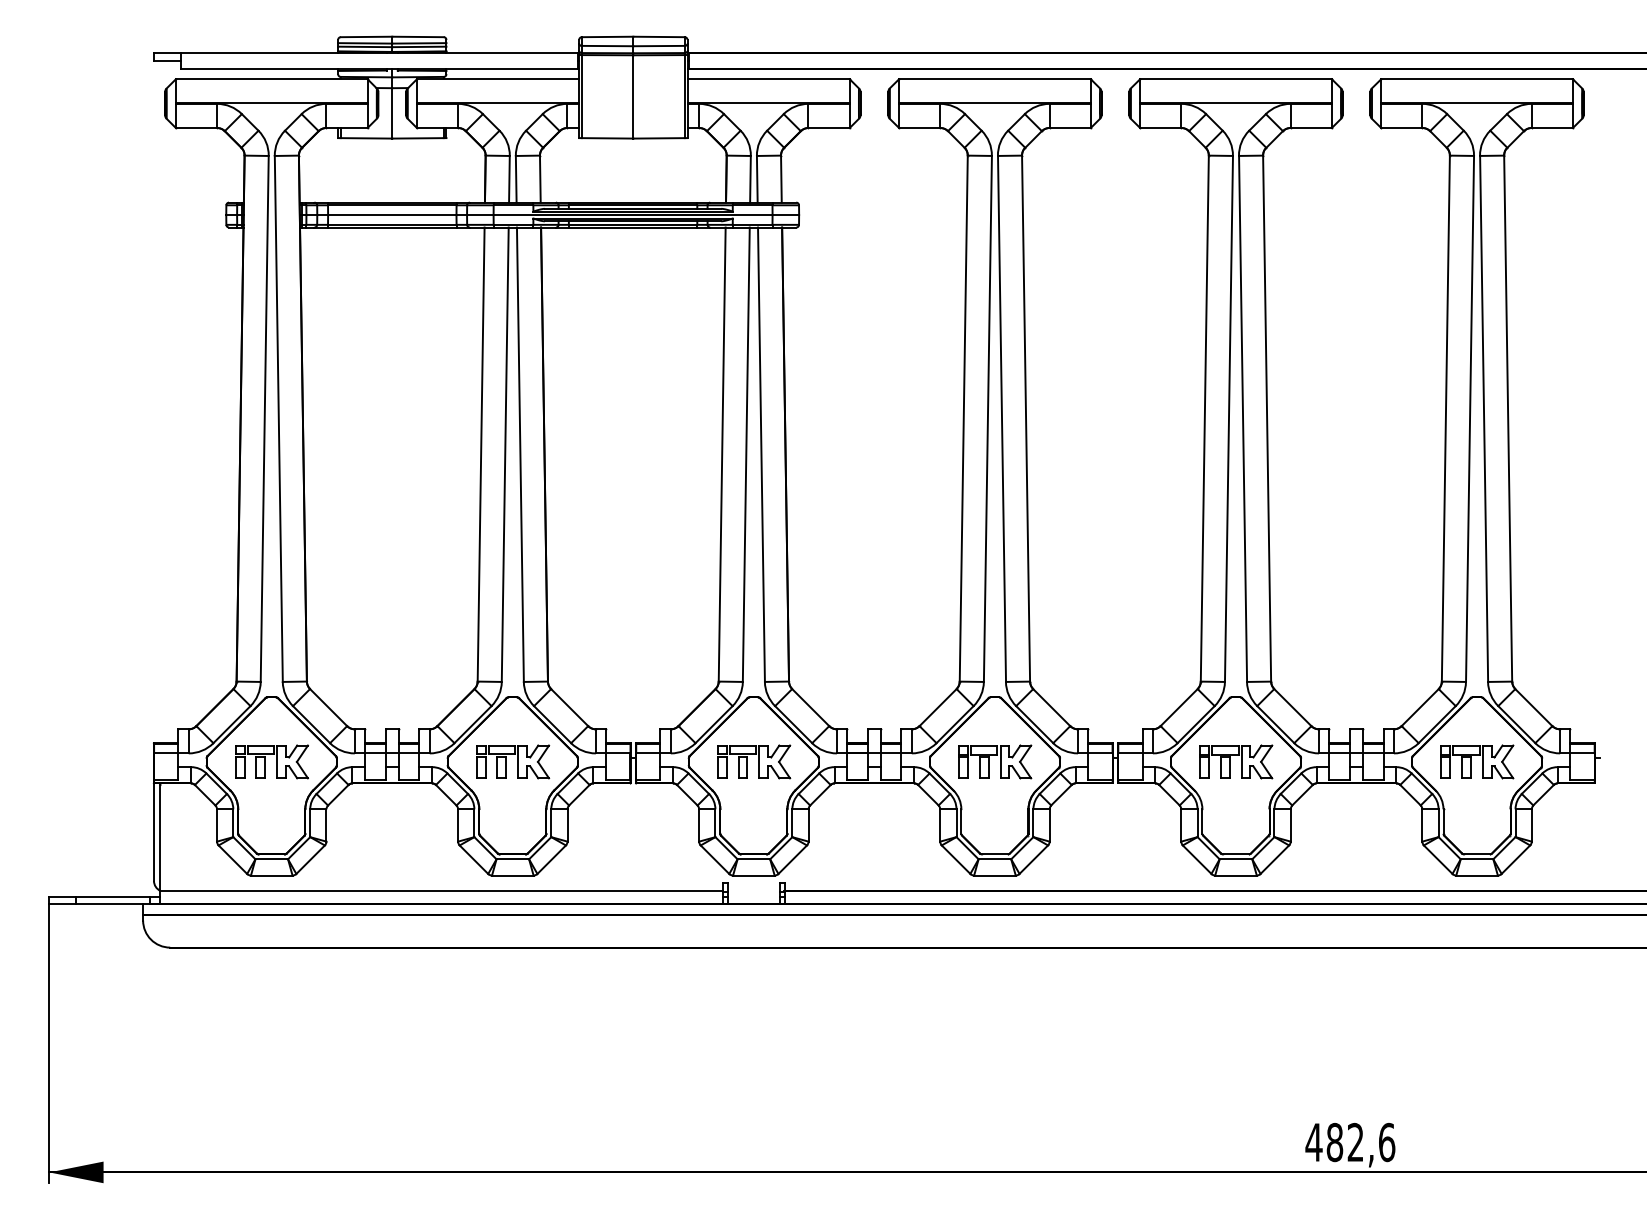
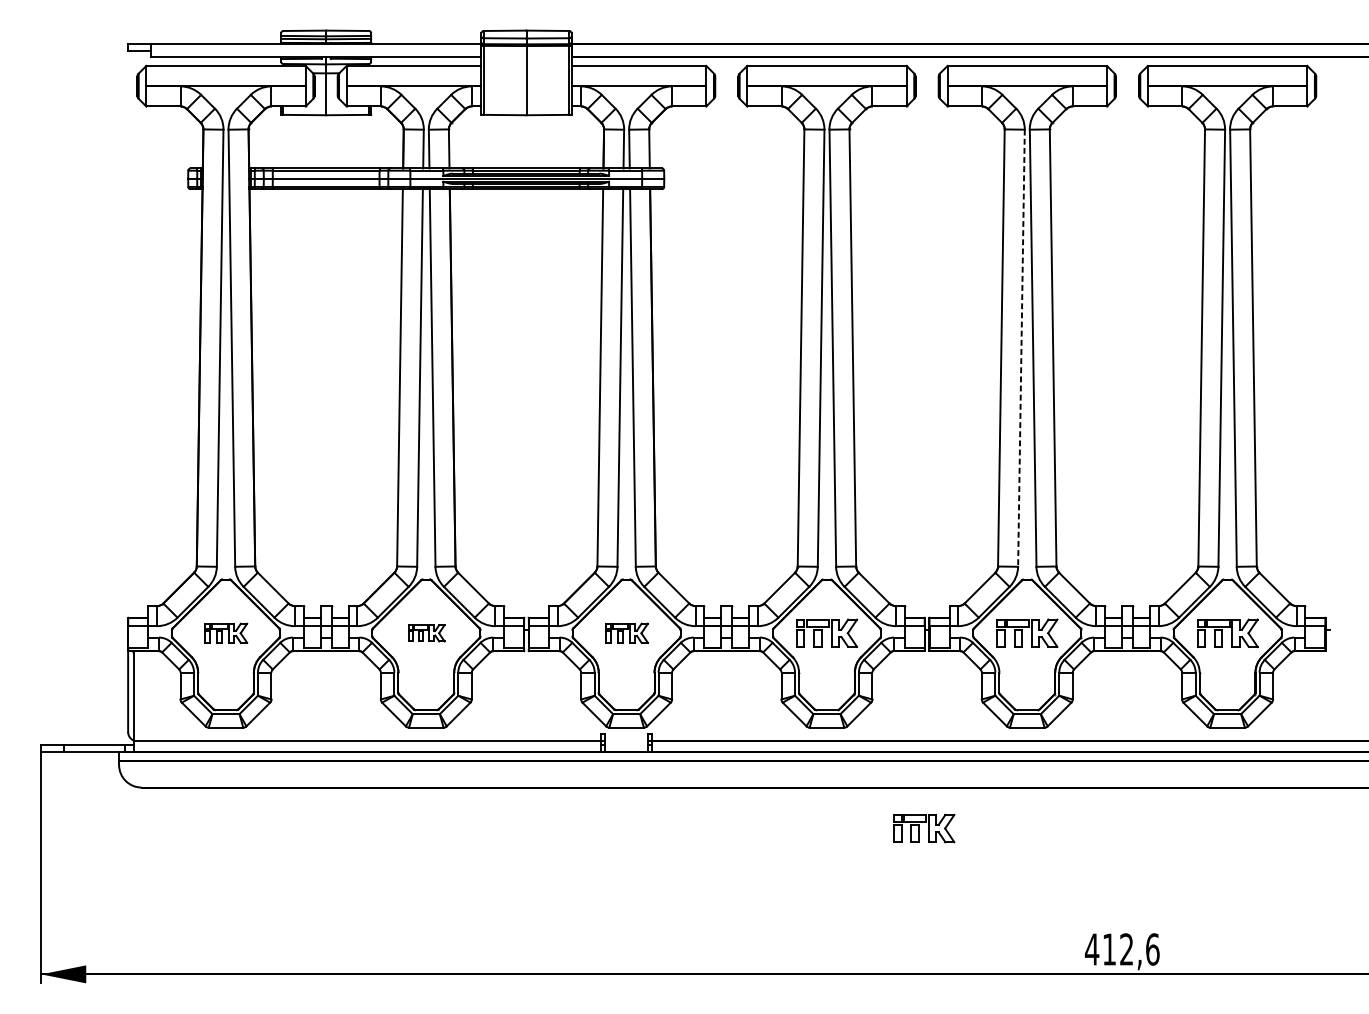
line: (1228, 419) -> (1021, 348), solid -> dashed
part: (271, 761) -> (225, 632), size x0.7
part: (513, 761) -> (426, 632), size x0.6
part: (754, 761) -> (627, 632), size x0.7
part: (1112, 996) -> (924, 828), added
text: (1334, 1142) -> (1109, 949), 482,6 -> 412,6

